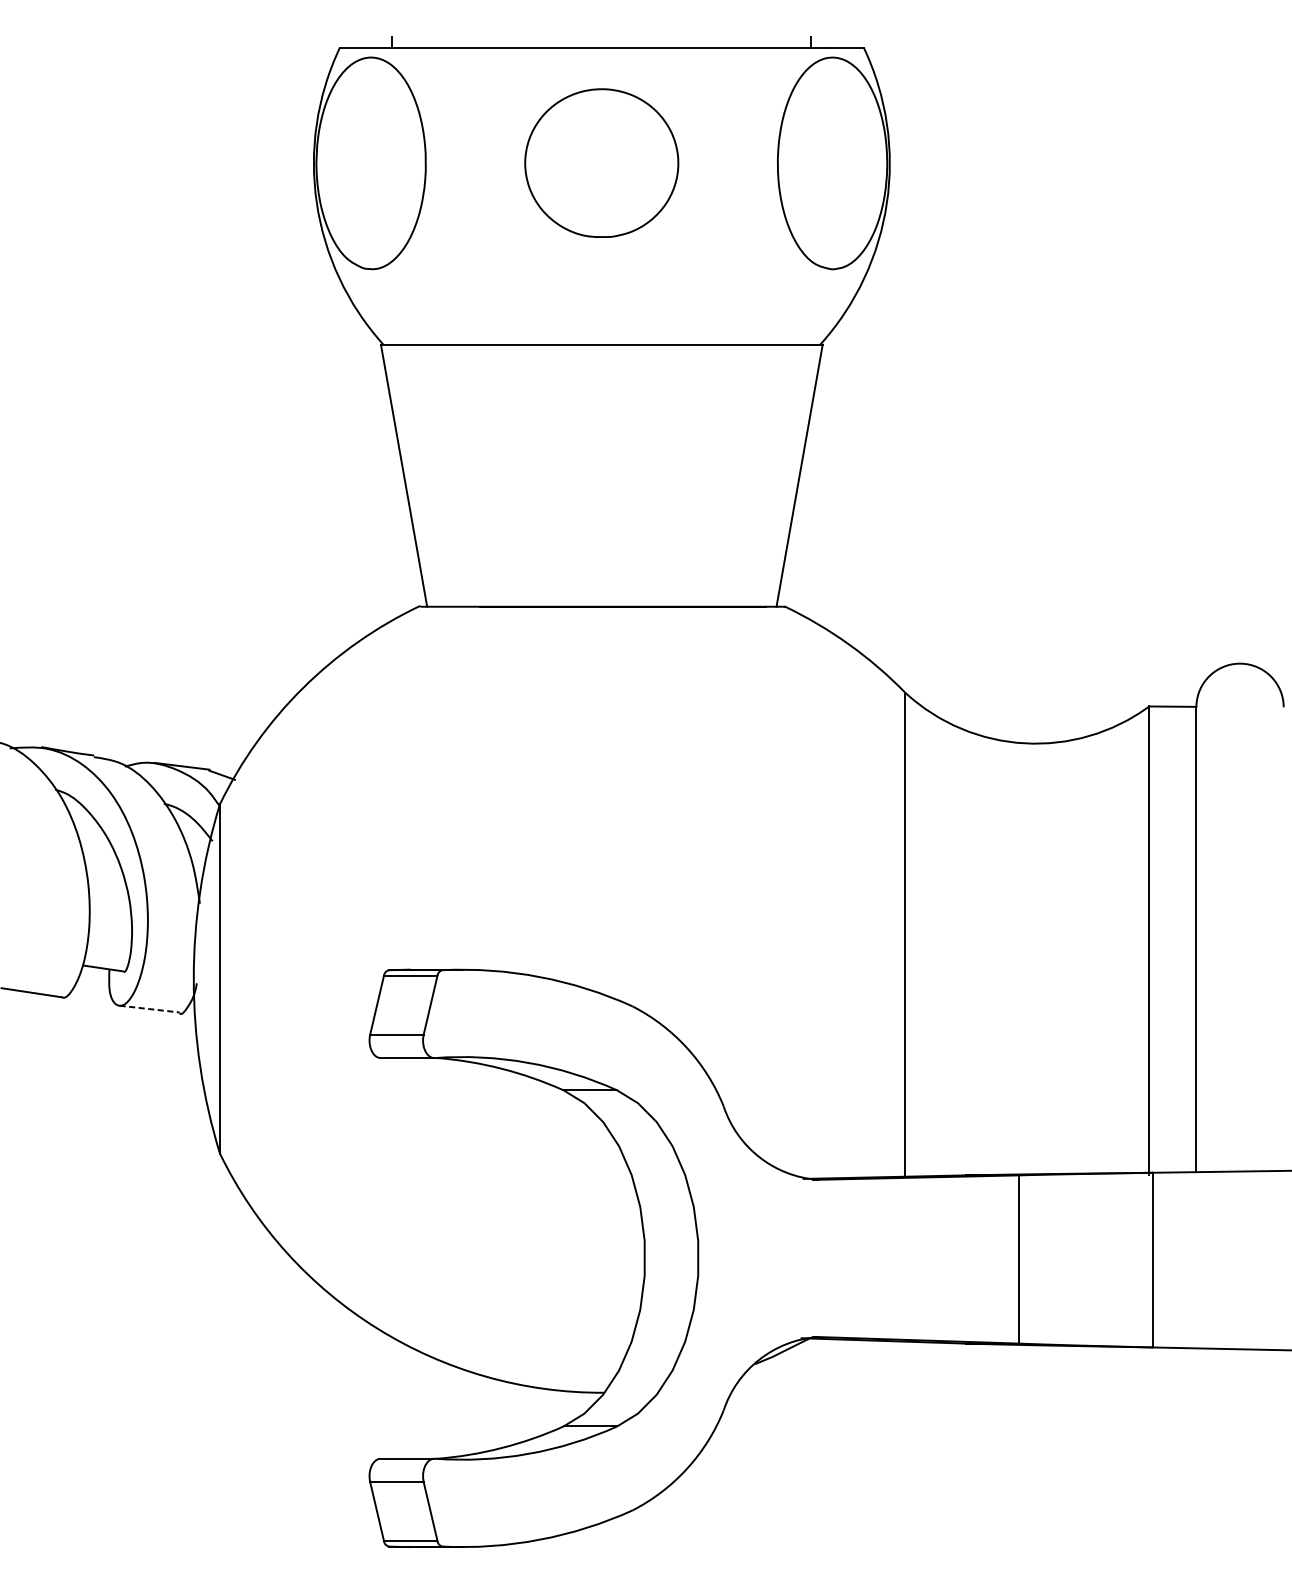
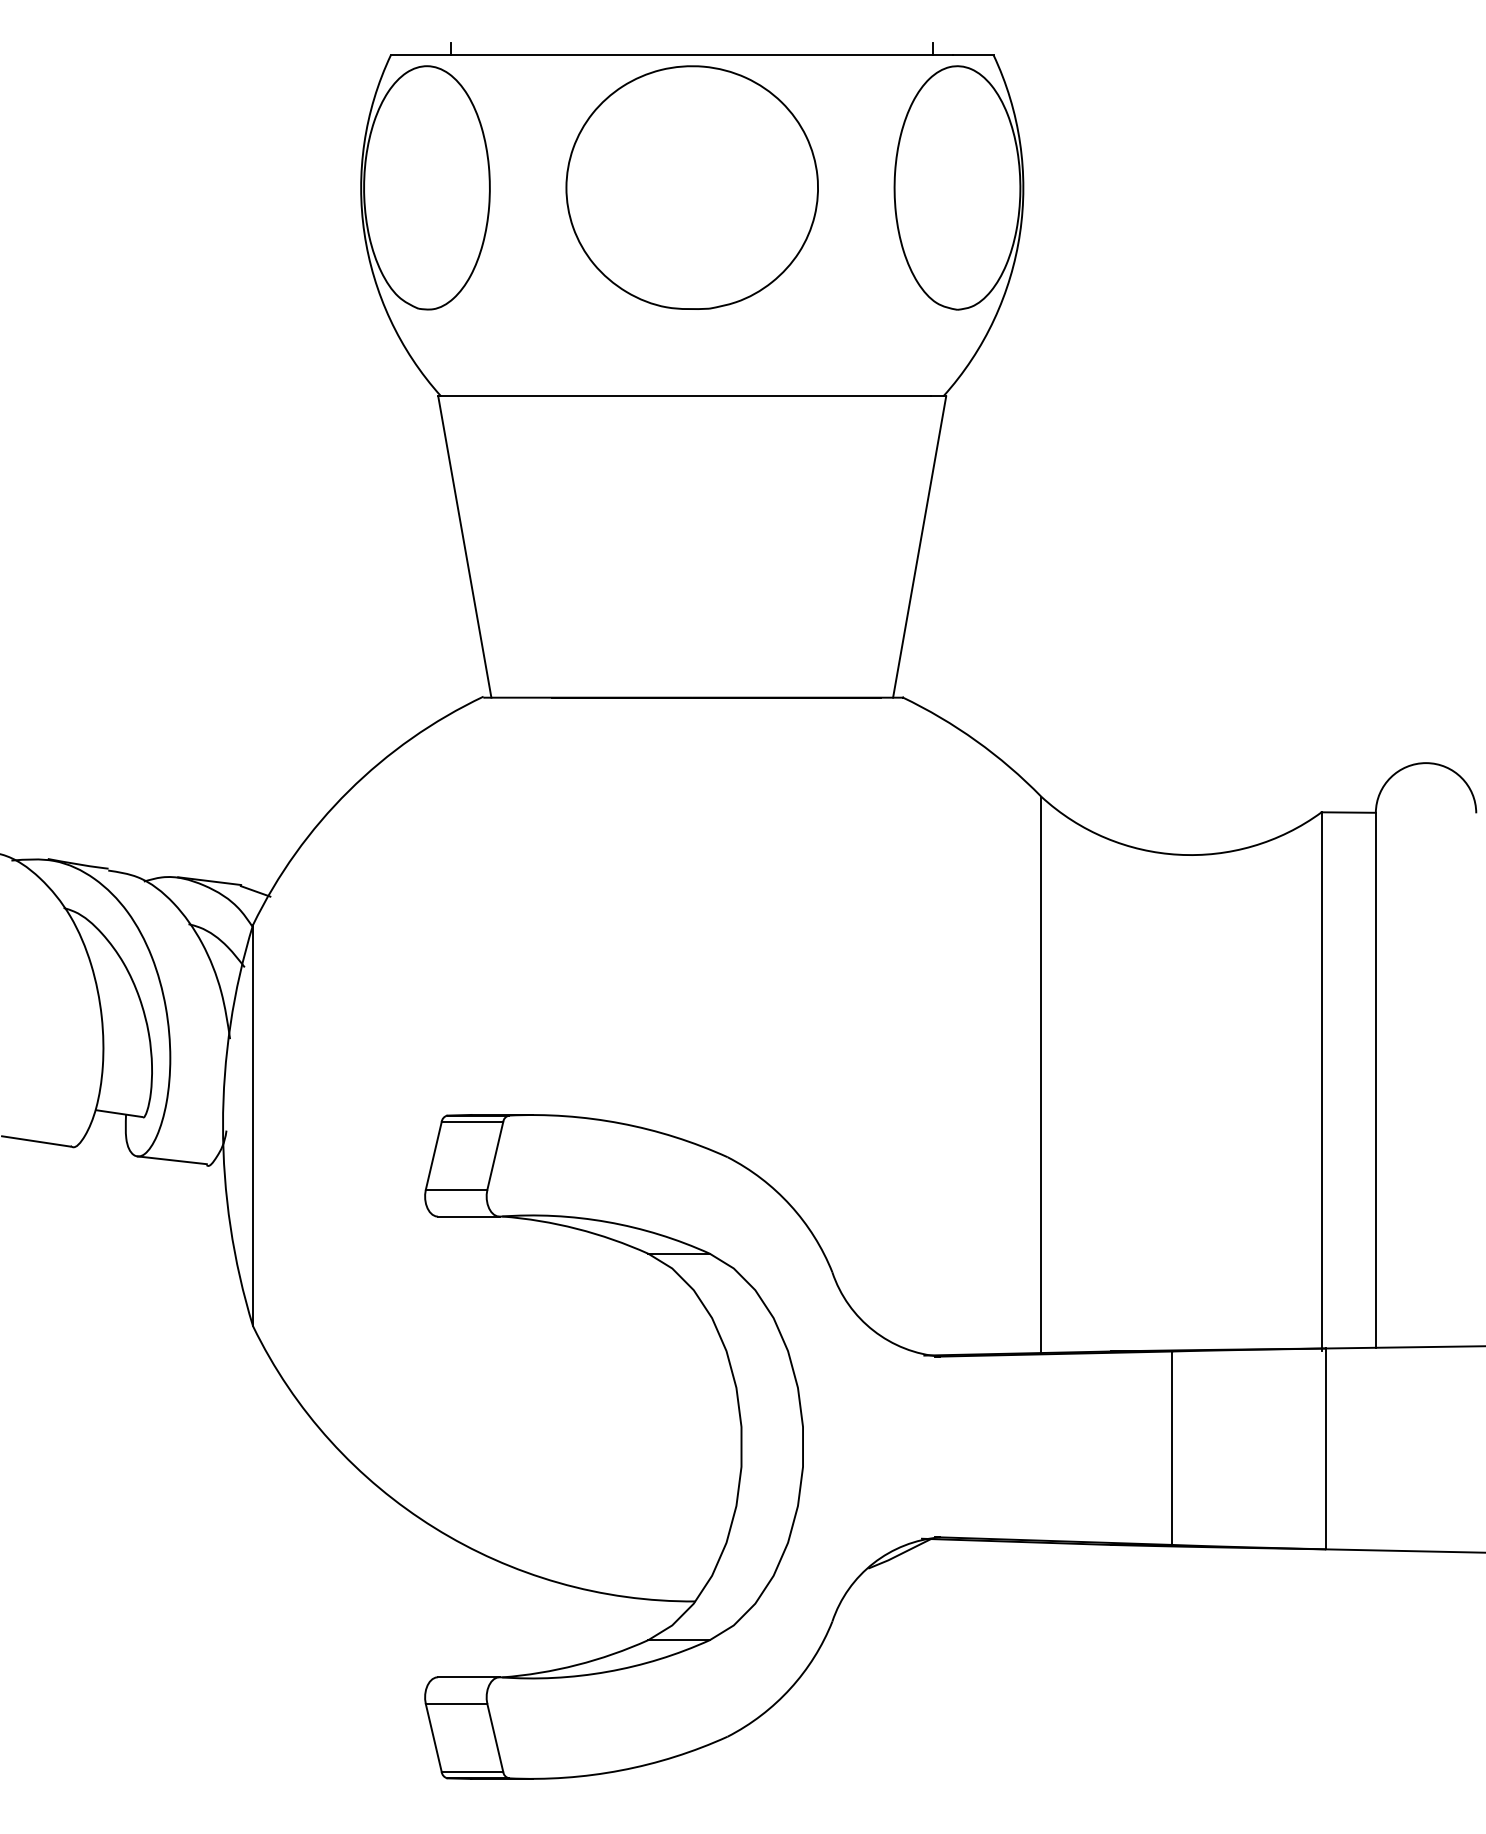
part: (601, 163) -> (691, 187), size x1.43
line: (149, 1009) -> (172, 1160), dashed -> solid

